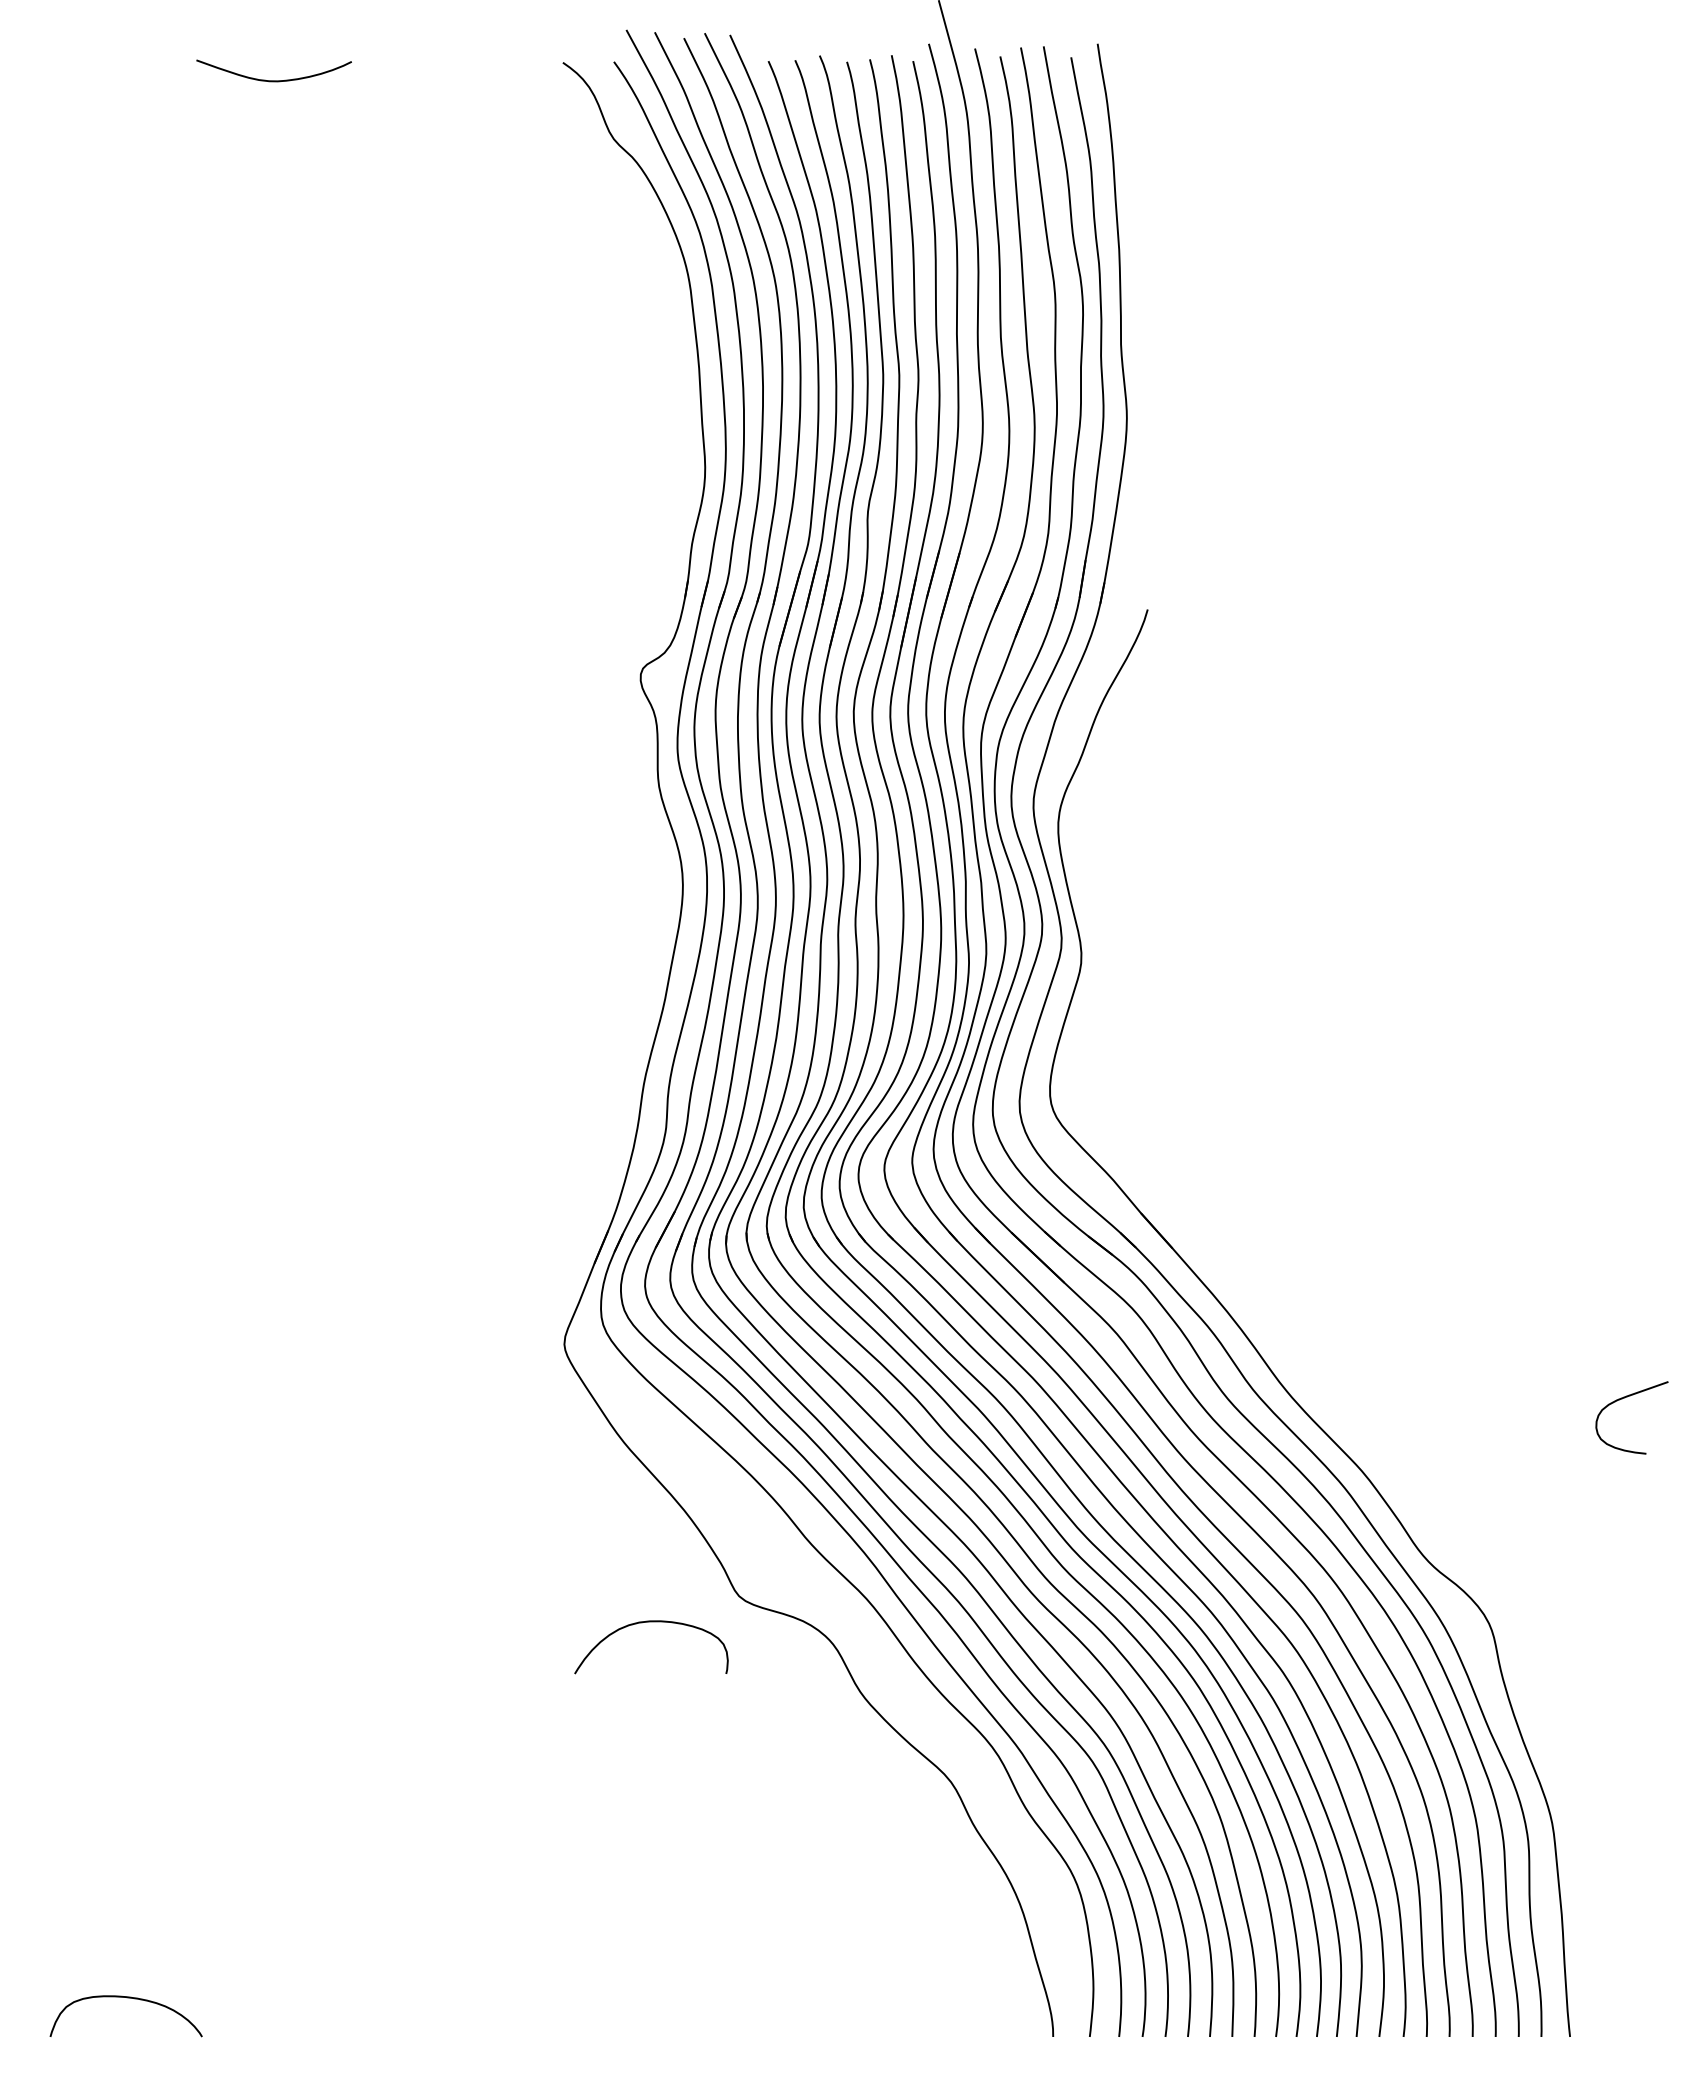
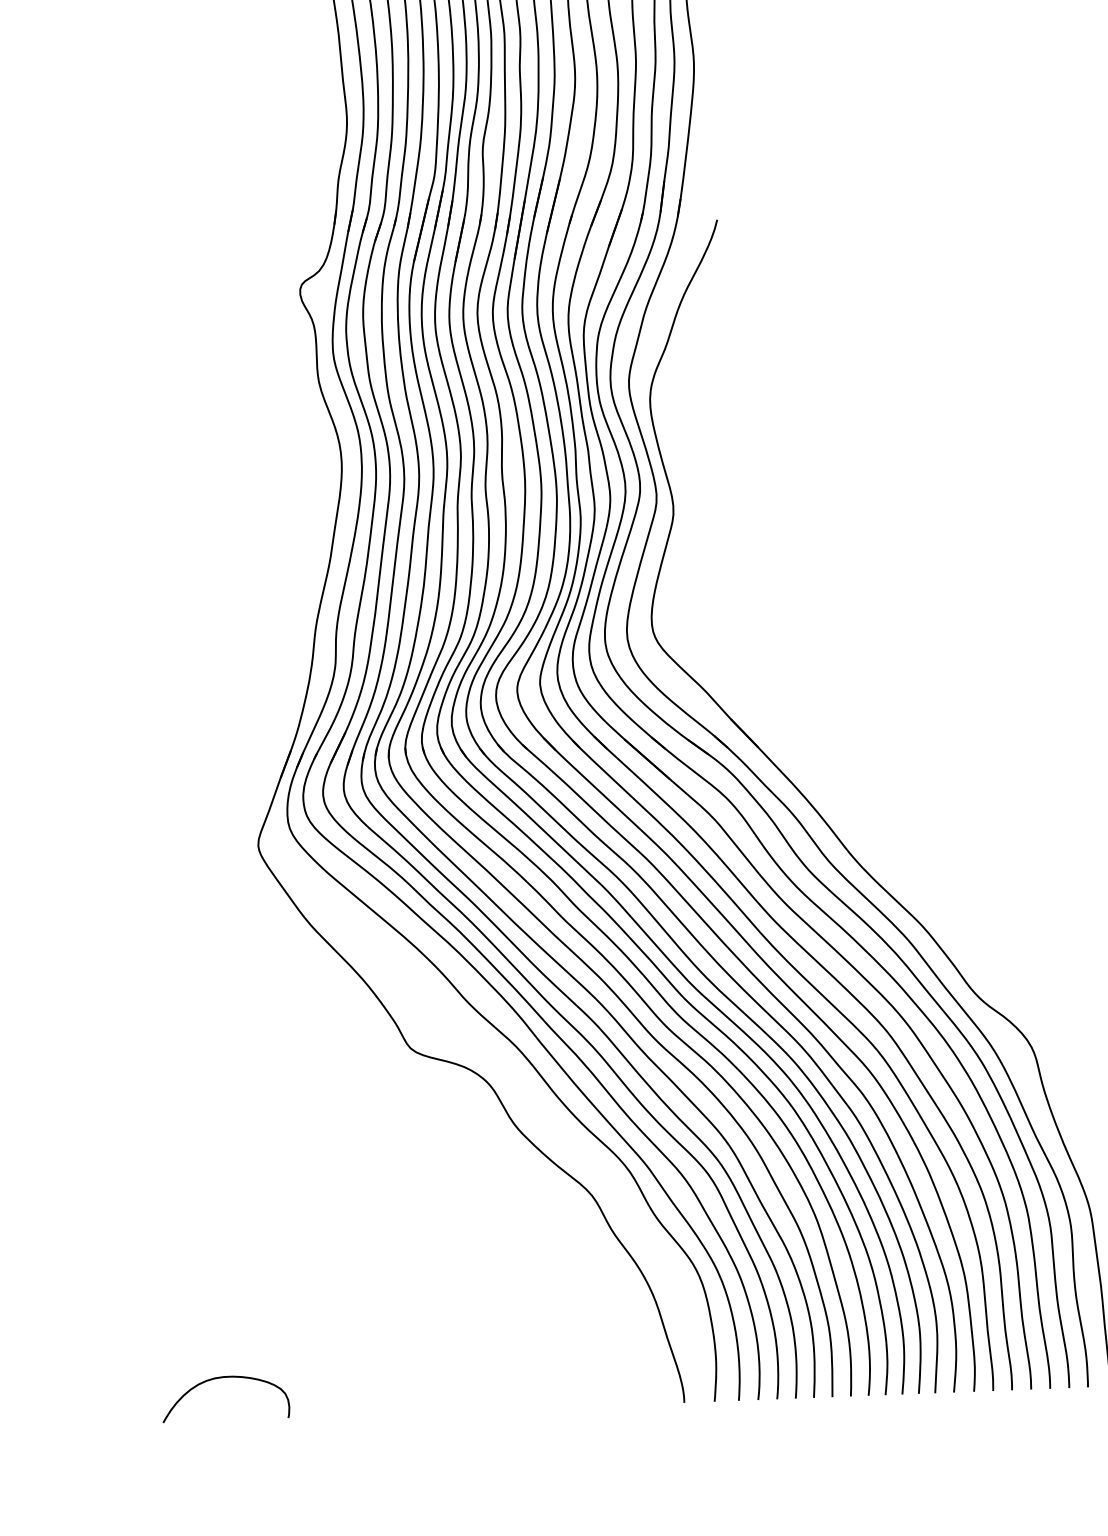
curve: (651, 1622) -> (225, 1377), moved

